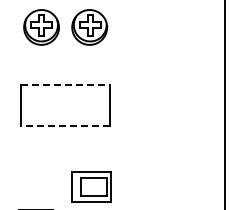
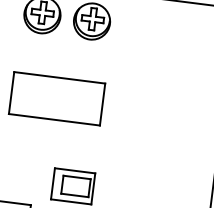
line: (66, 85) -> (60, 78), dashed -> solid
line: (65, 125) -> (54, 119), dashed -> solid

